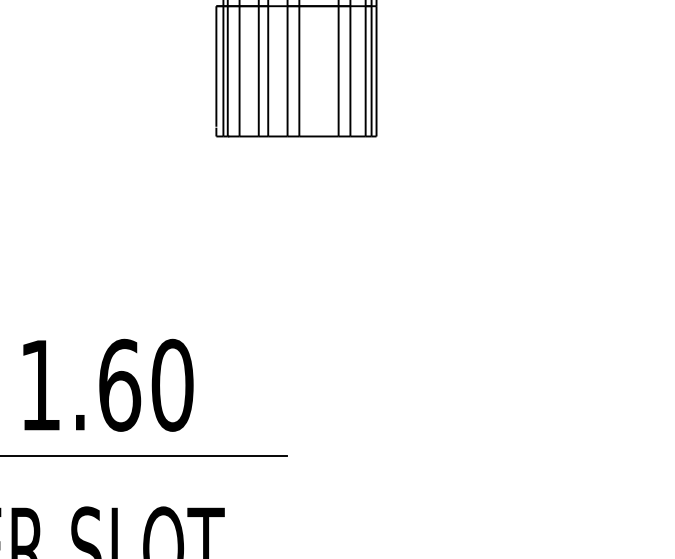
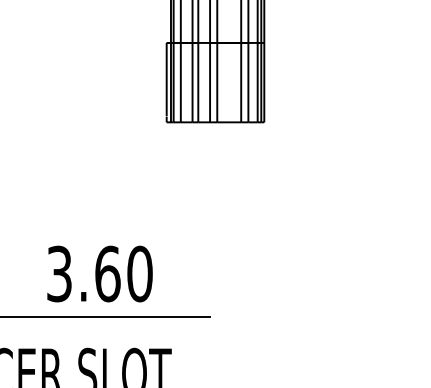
text: (40, 384) -> (59, 273), 1.60 -> 3.60

